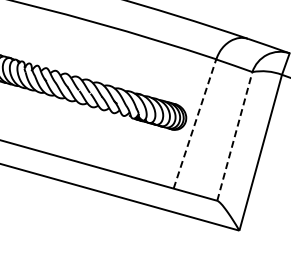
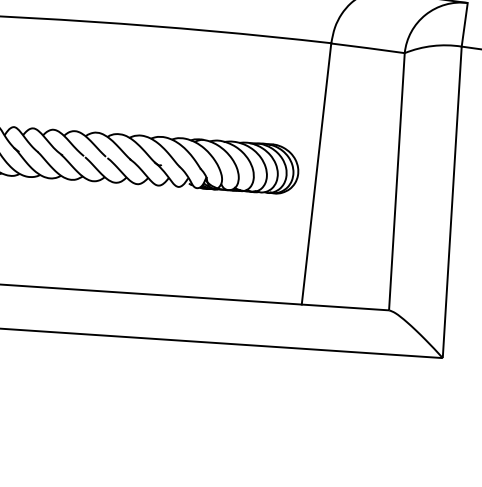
line: (195, 123) -> (317, 172), dashed -> solid
line: (235, 135) -> (397, 179), dashed -> solid

